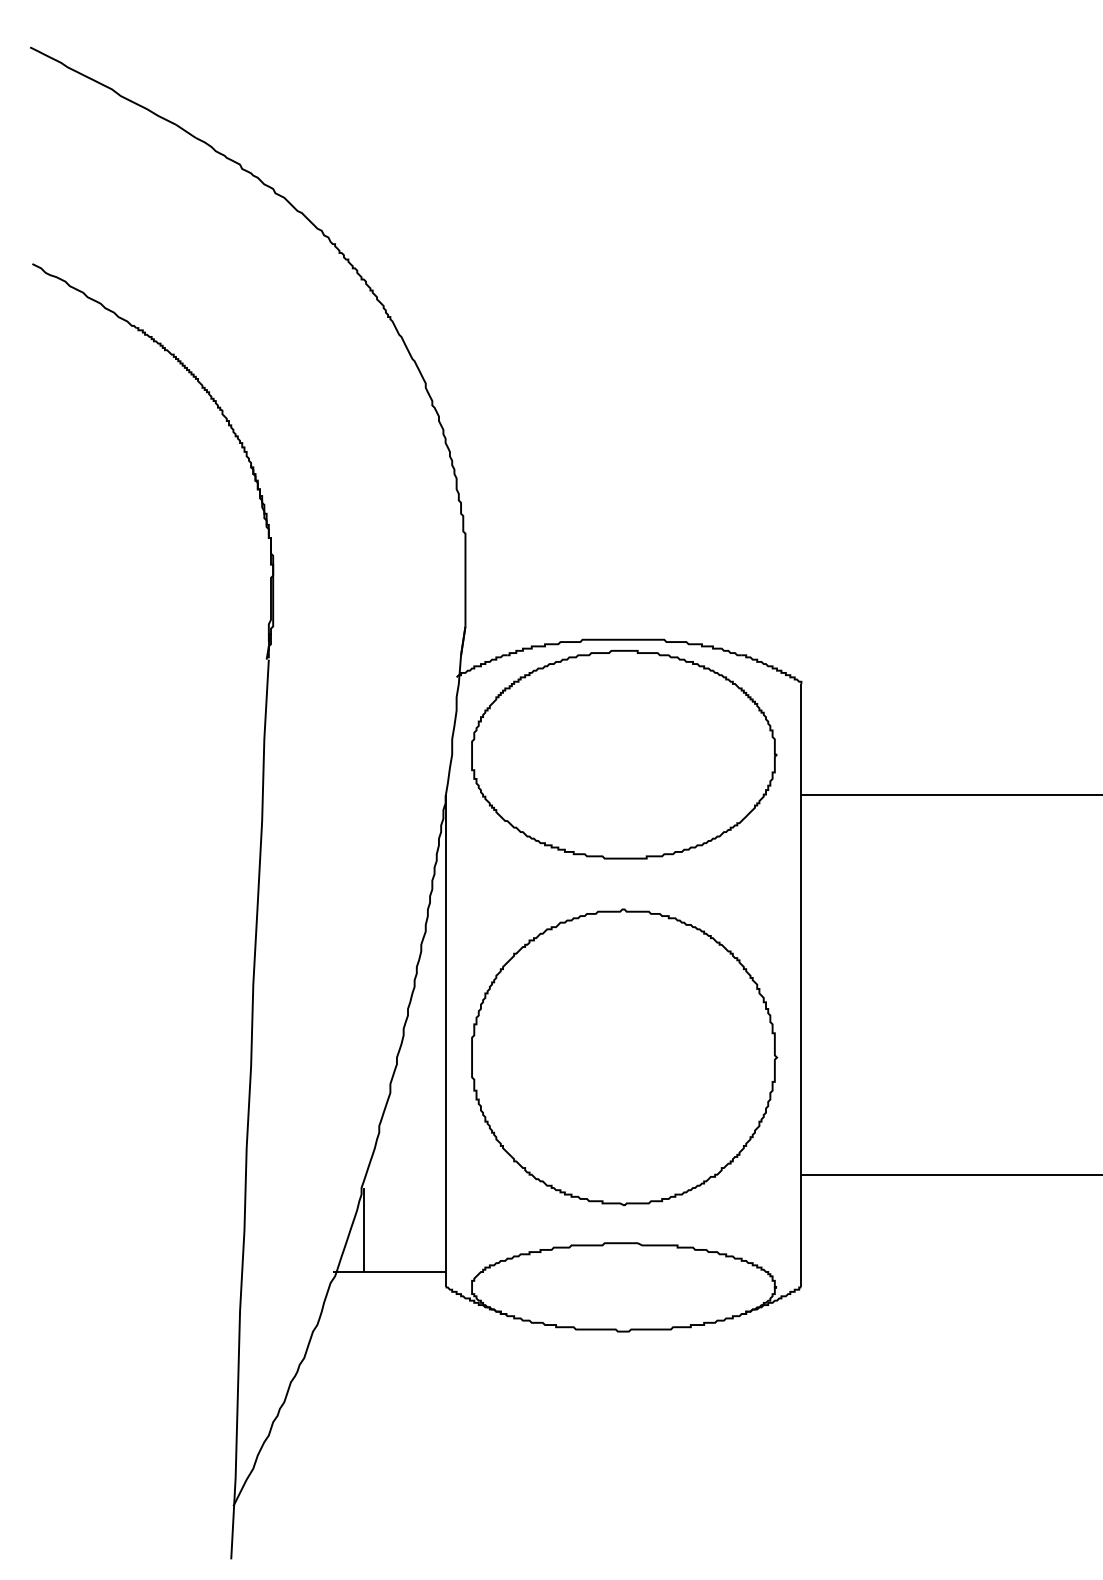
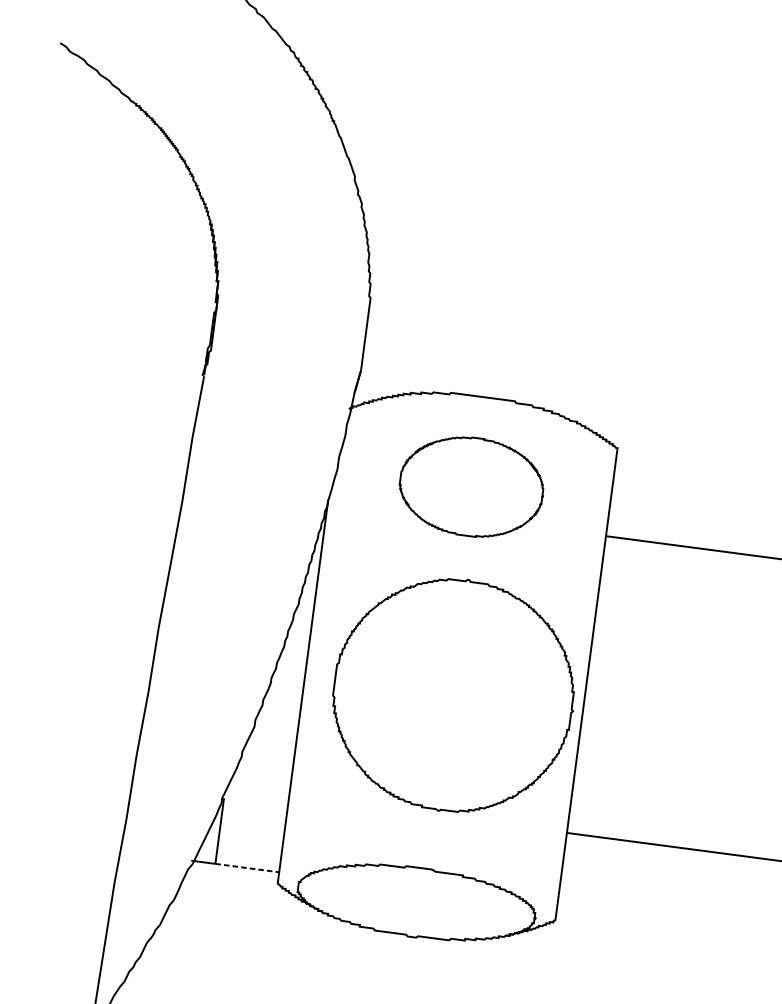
part: (624, 754) -> (472, 486), size x0.6
part: (624, 1057) -> (454, 695), moved
line: (404, 1271) -> (247, 867), solid -> dashed

